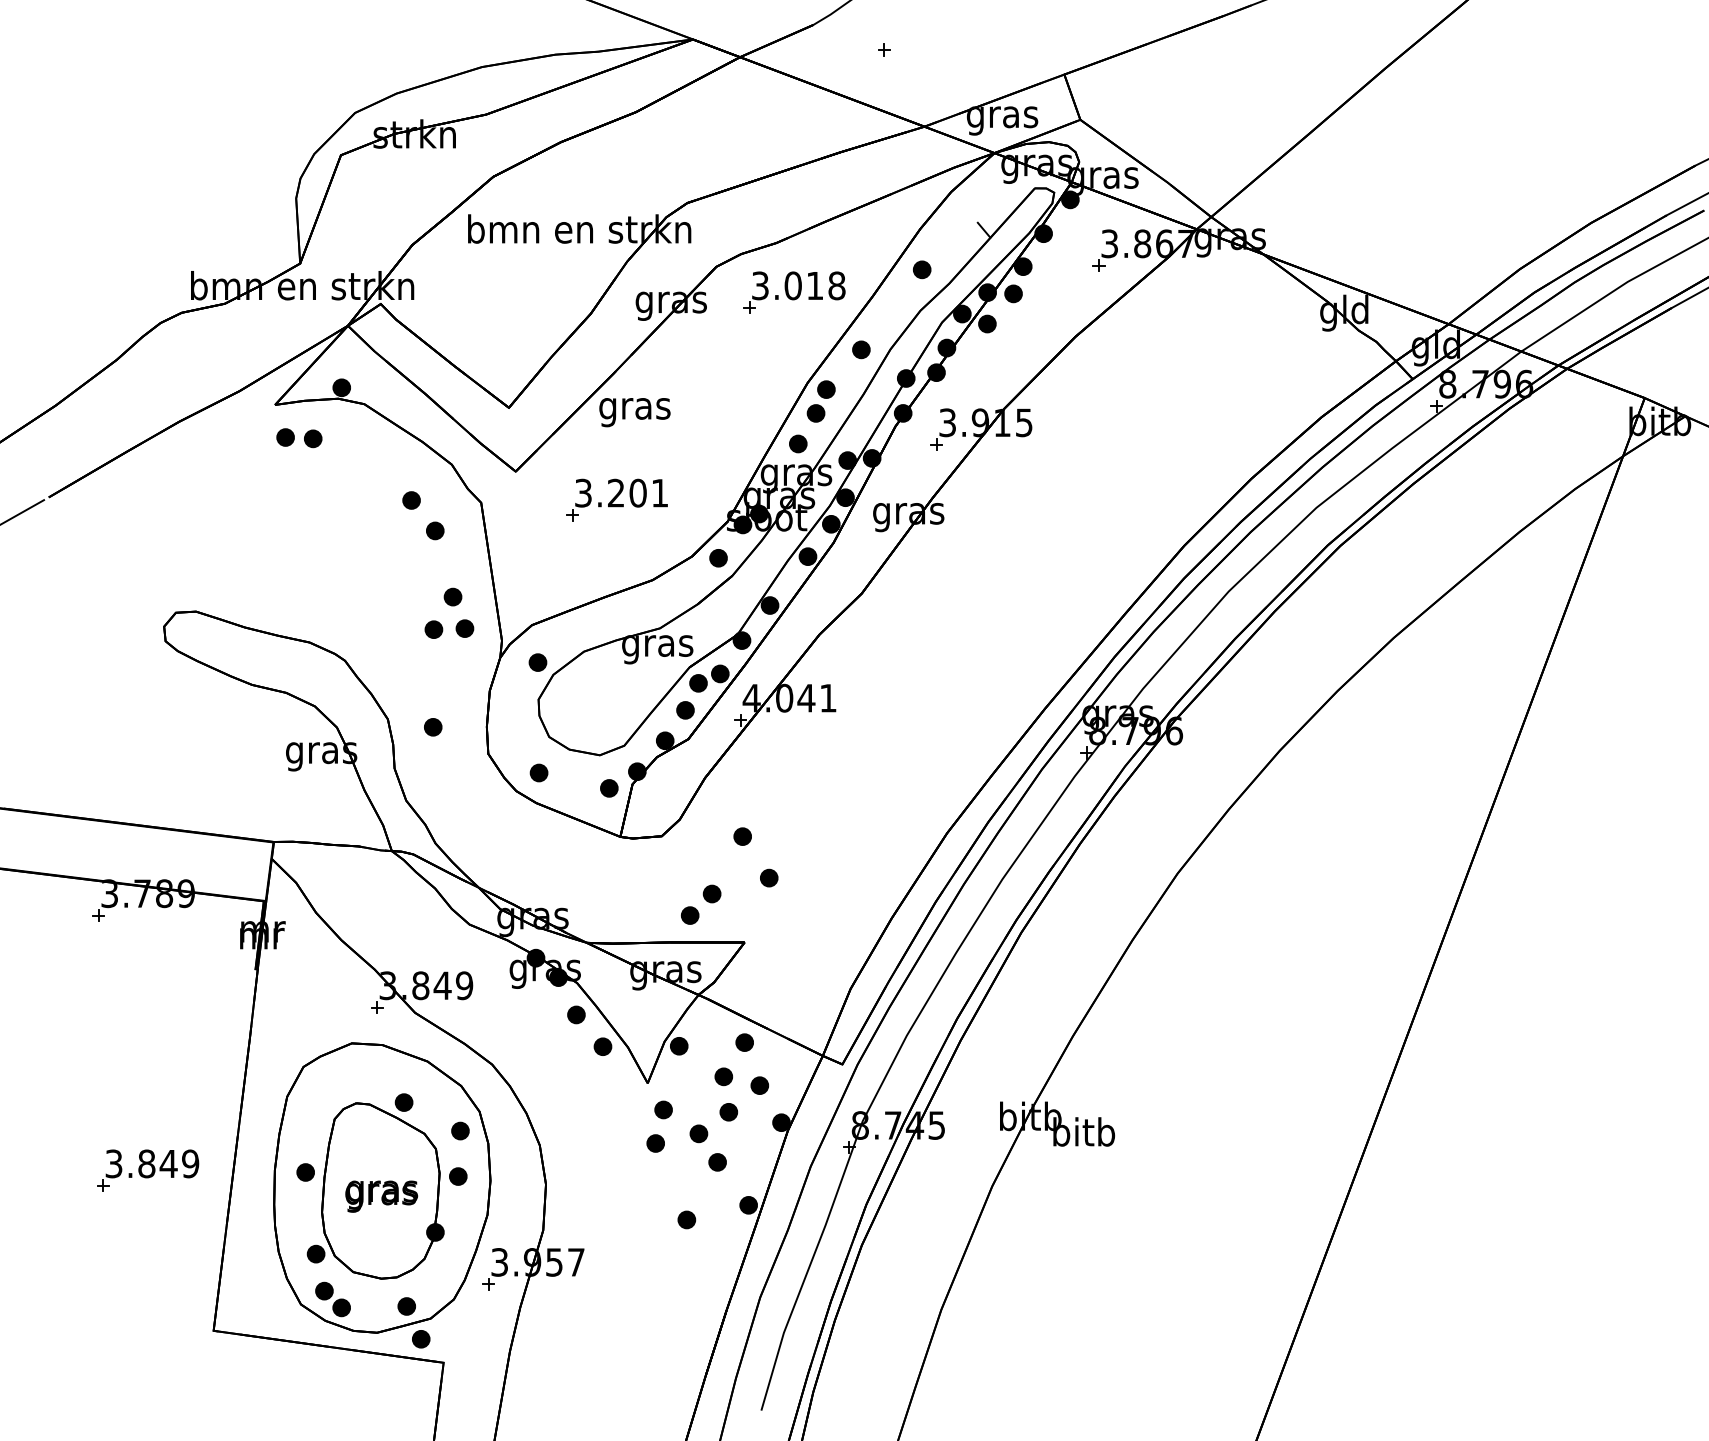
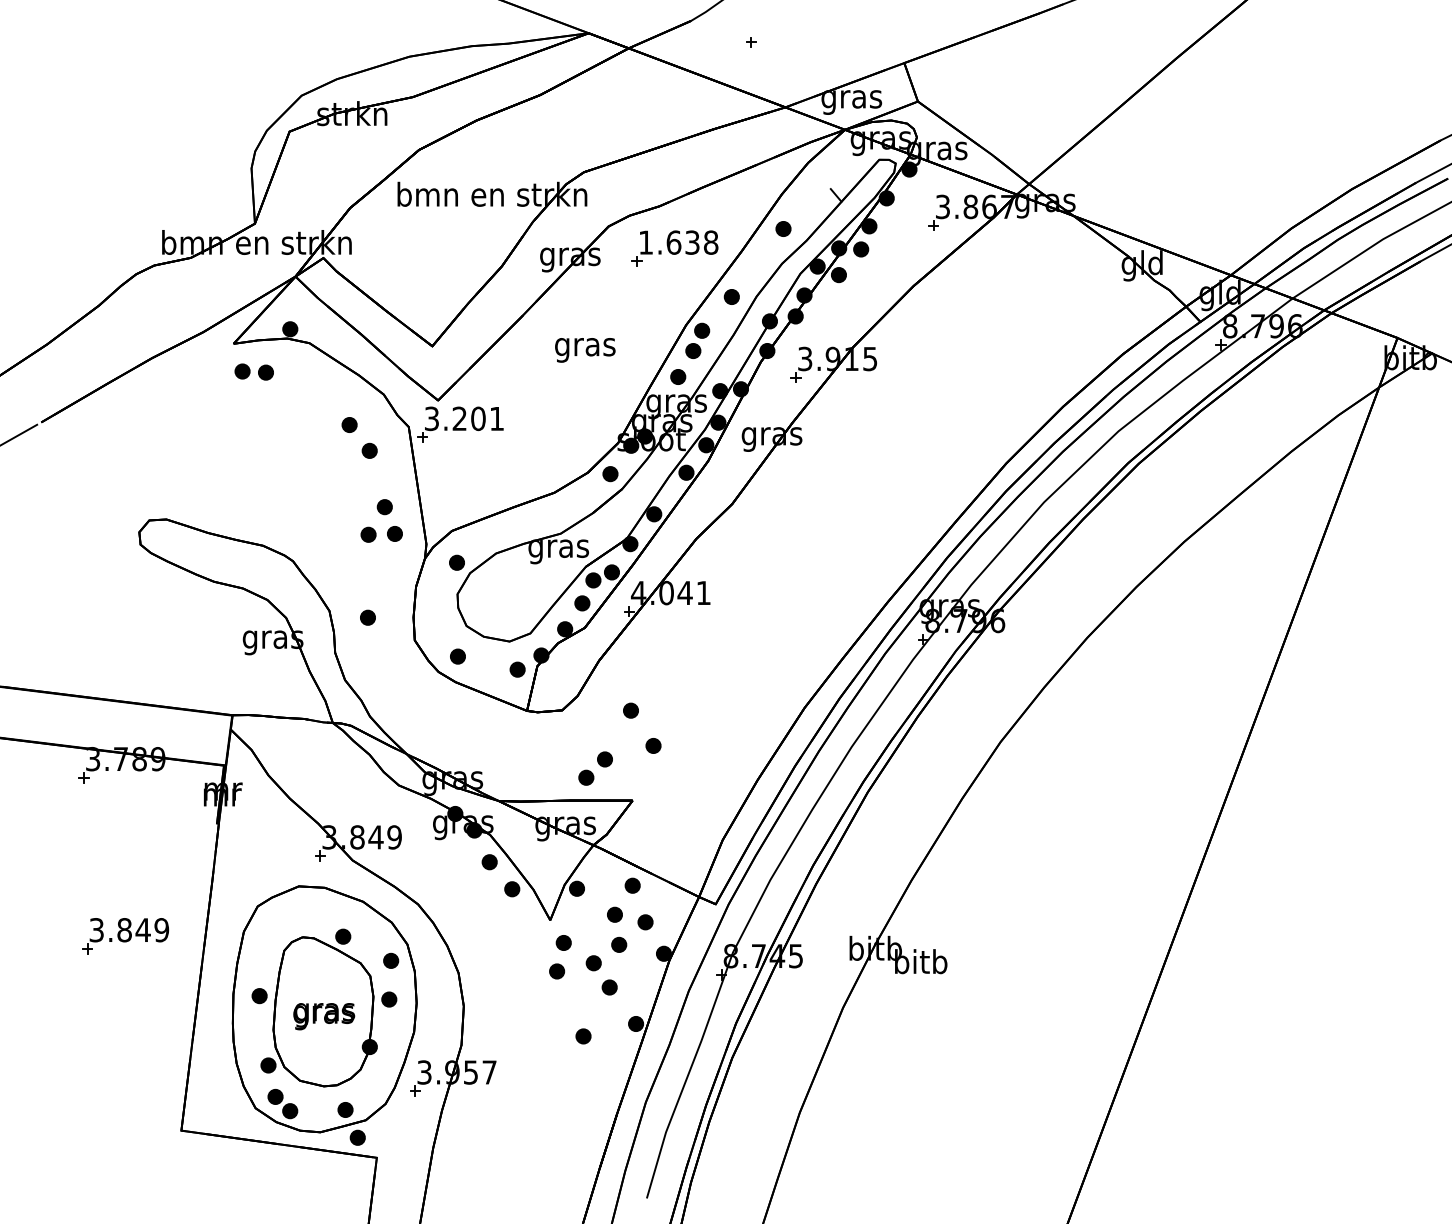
text: (787, 285) -> (669, 242), 3.018 -> 1.638
text: (634, 412) -> (584, 350), moved
part: (616, 499) -> (460, 424), moved
part: (148, 1170) -> (126, 935), moved

